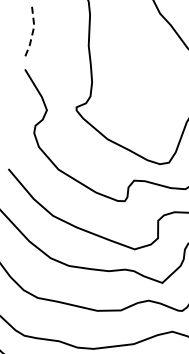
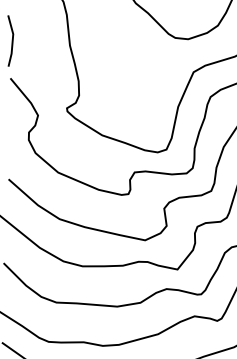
line: (32, 33) -> (12, 41), dashed -> solid

